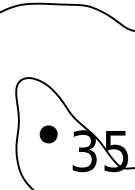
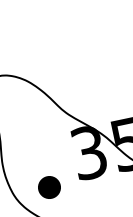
part: (48, 134) -> (49, 187), moved

